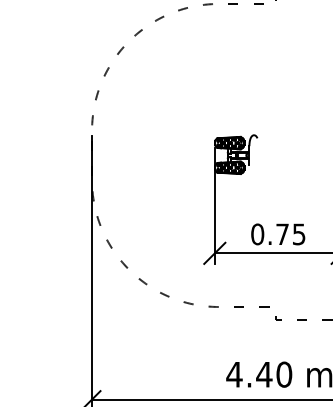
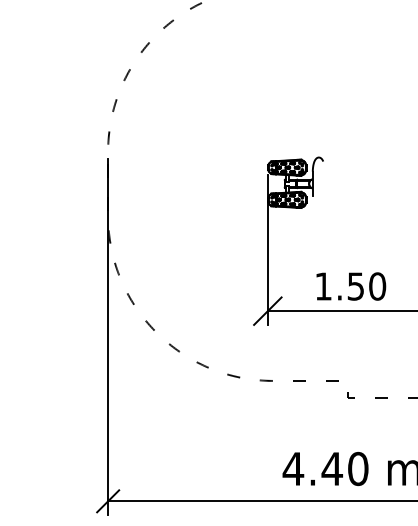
text: (278, 234) -> (350, 286), 0.75 -> 1.50

